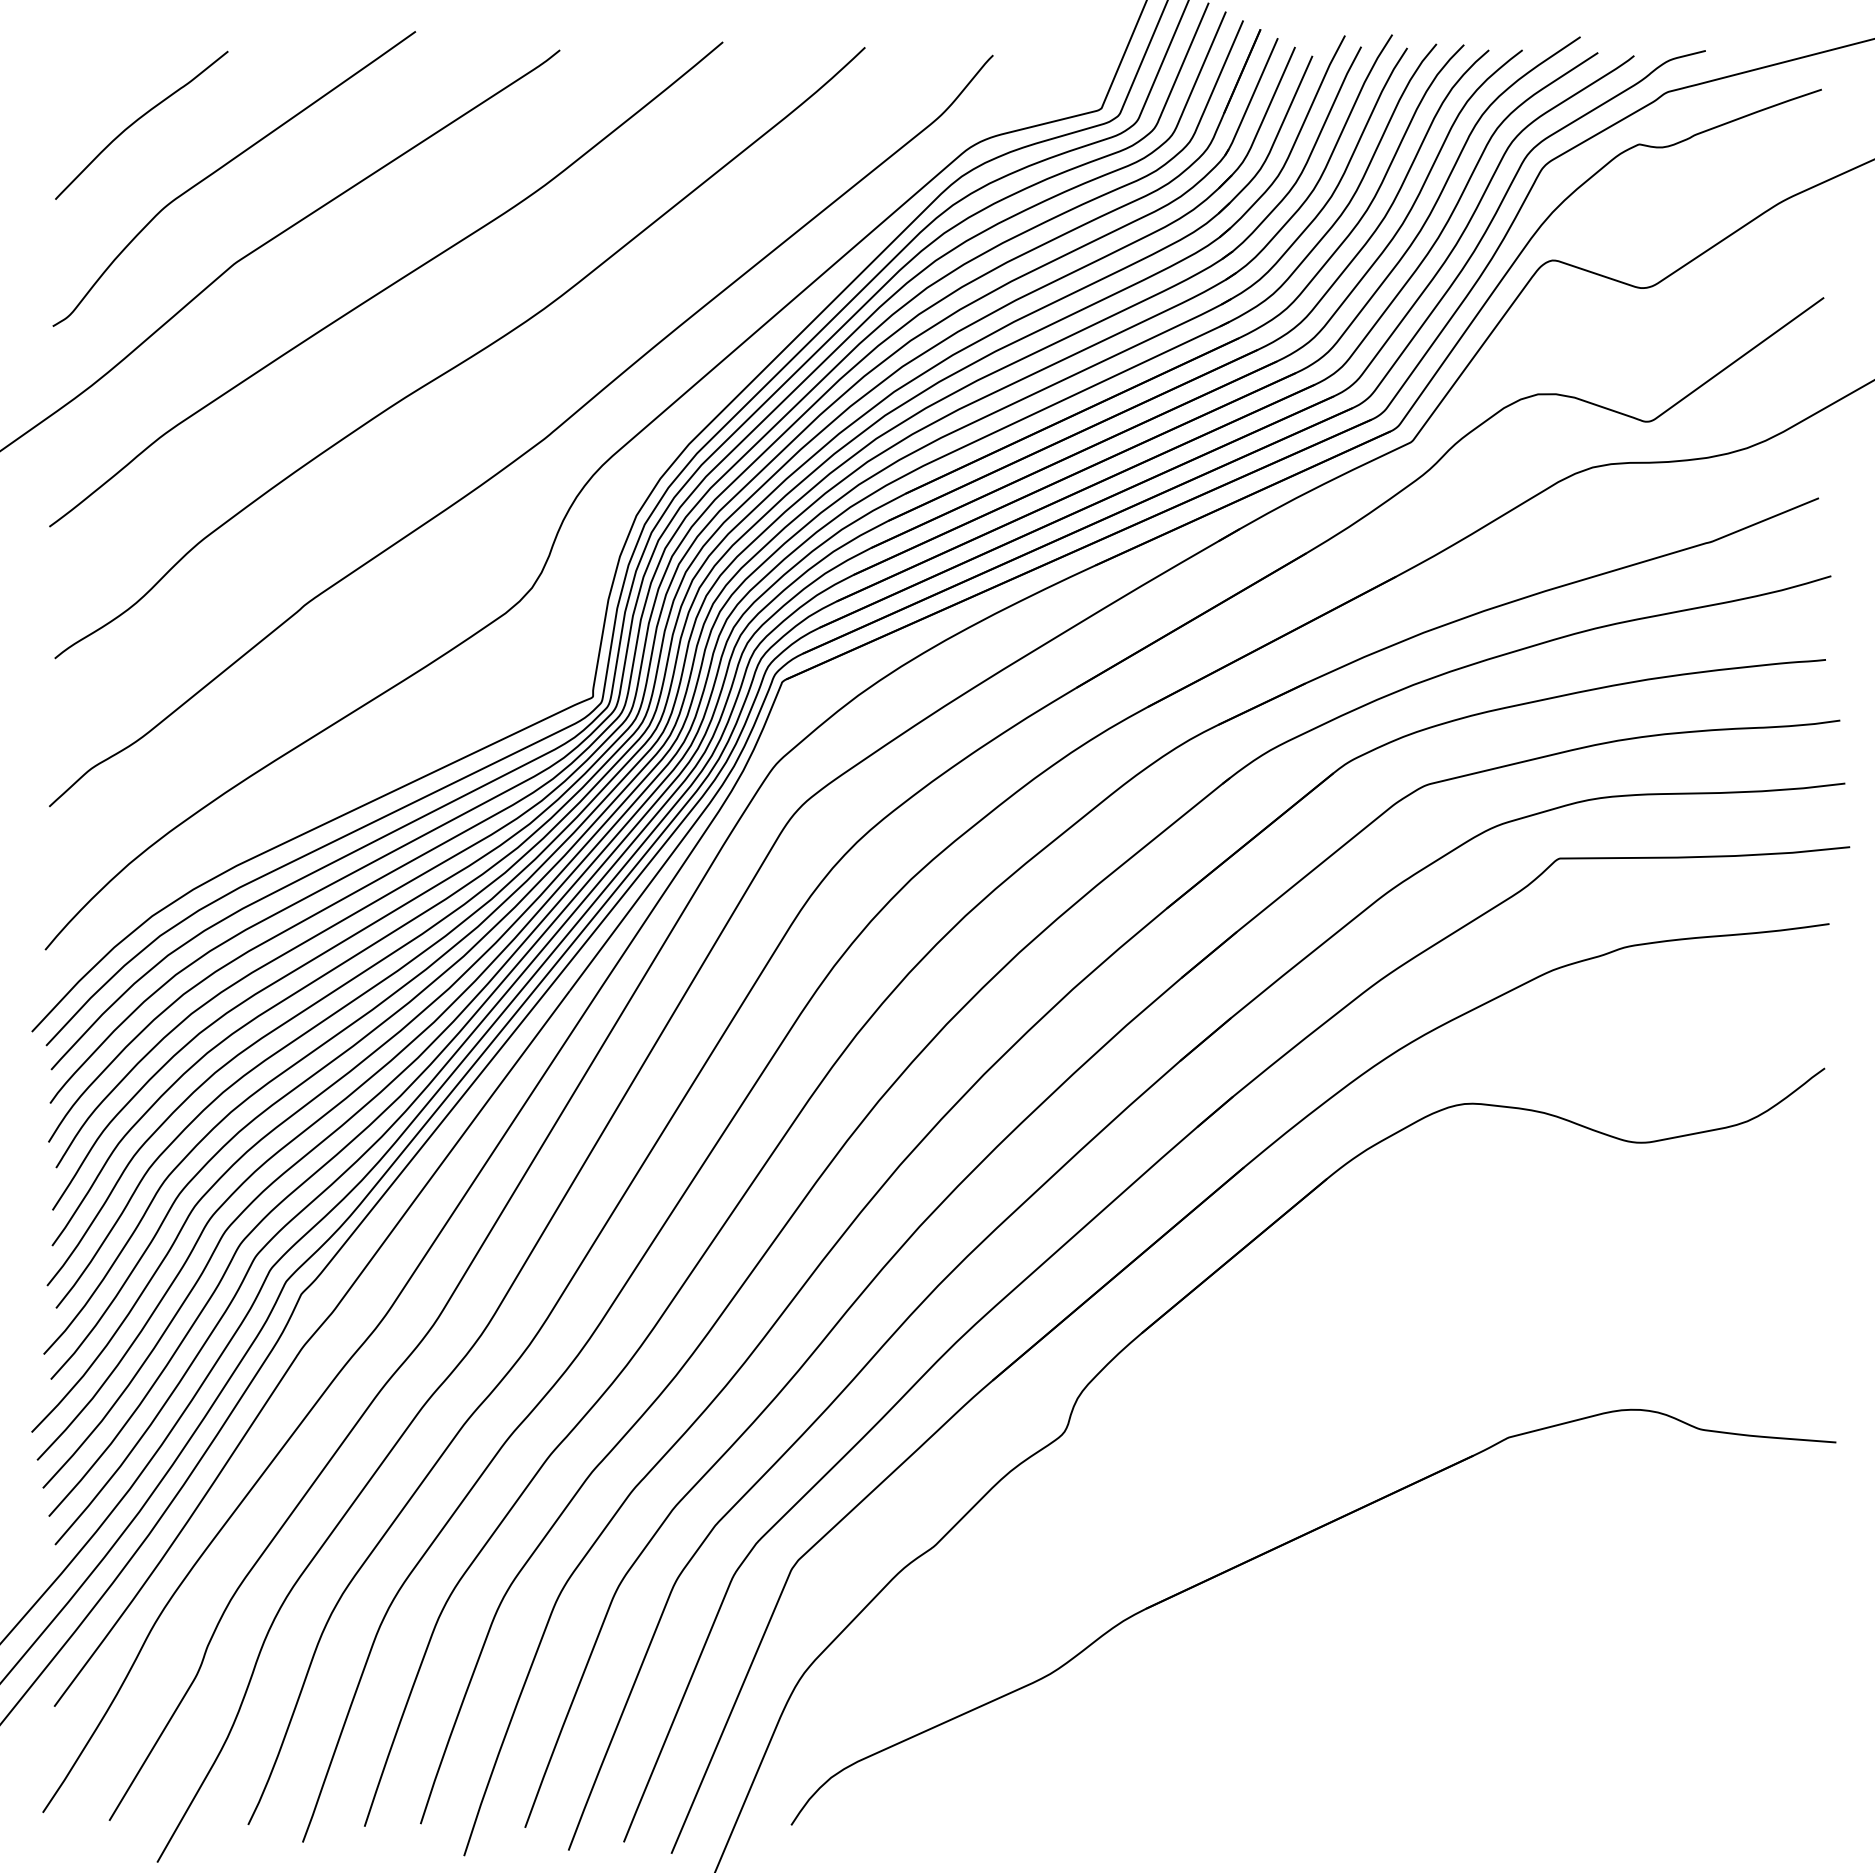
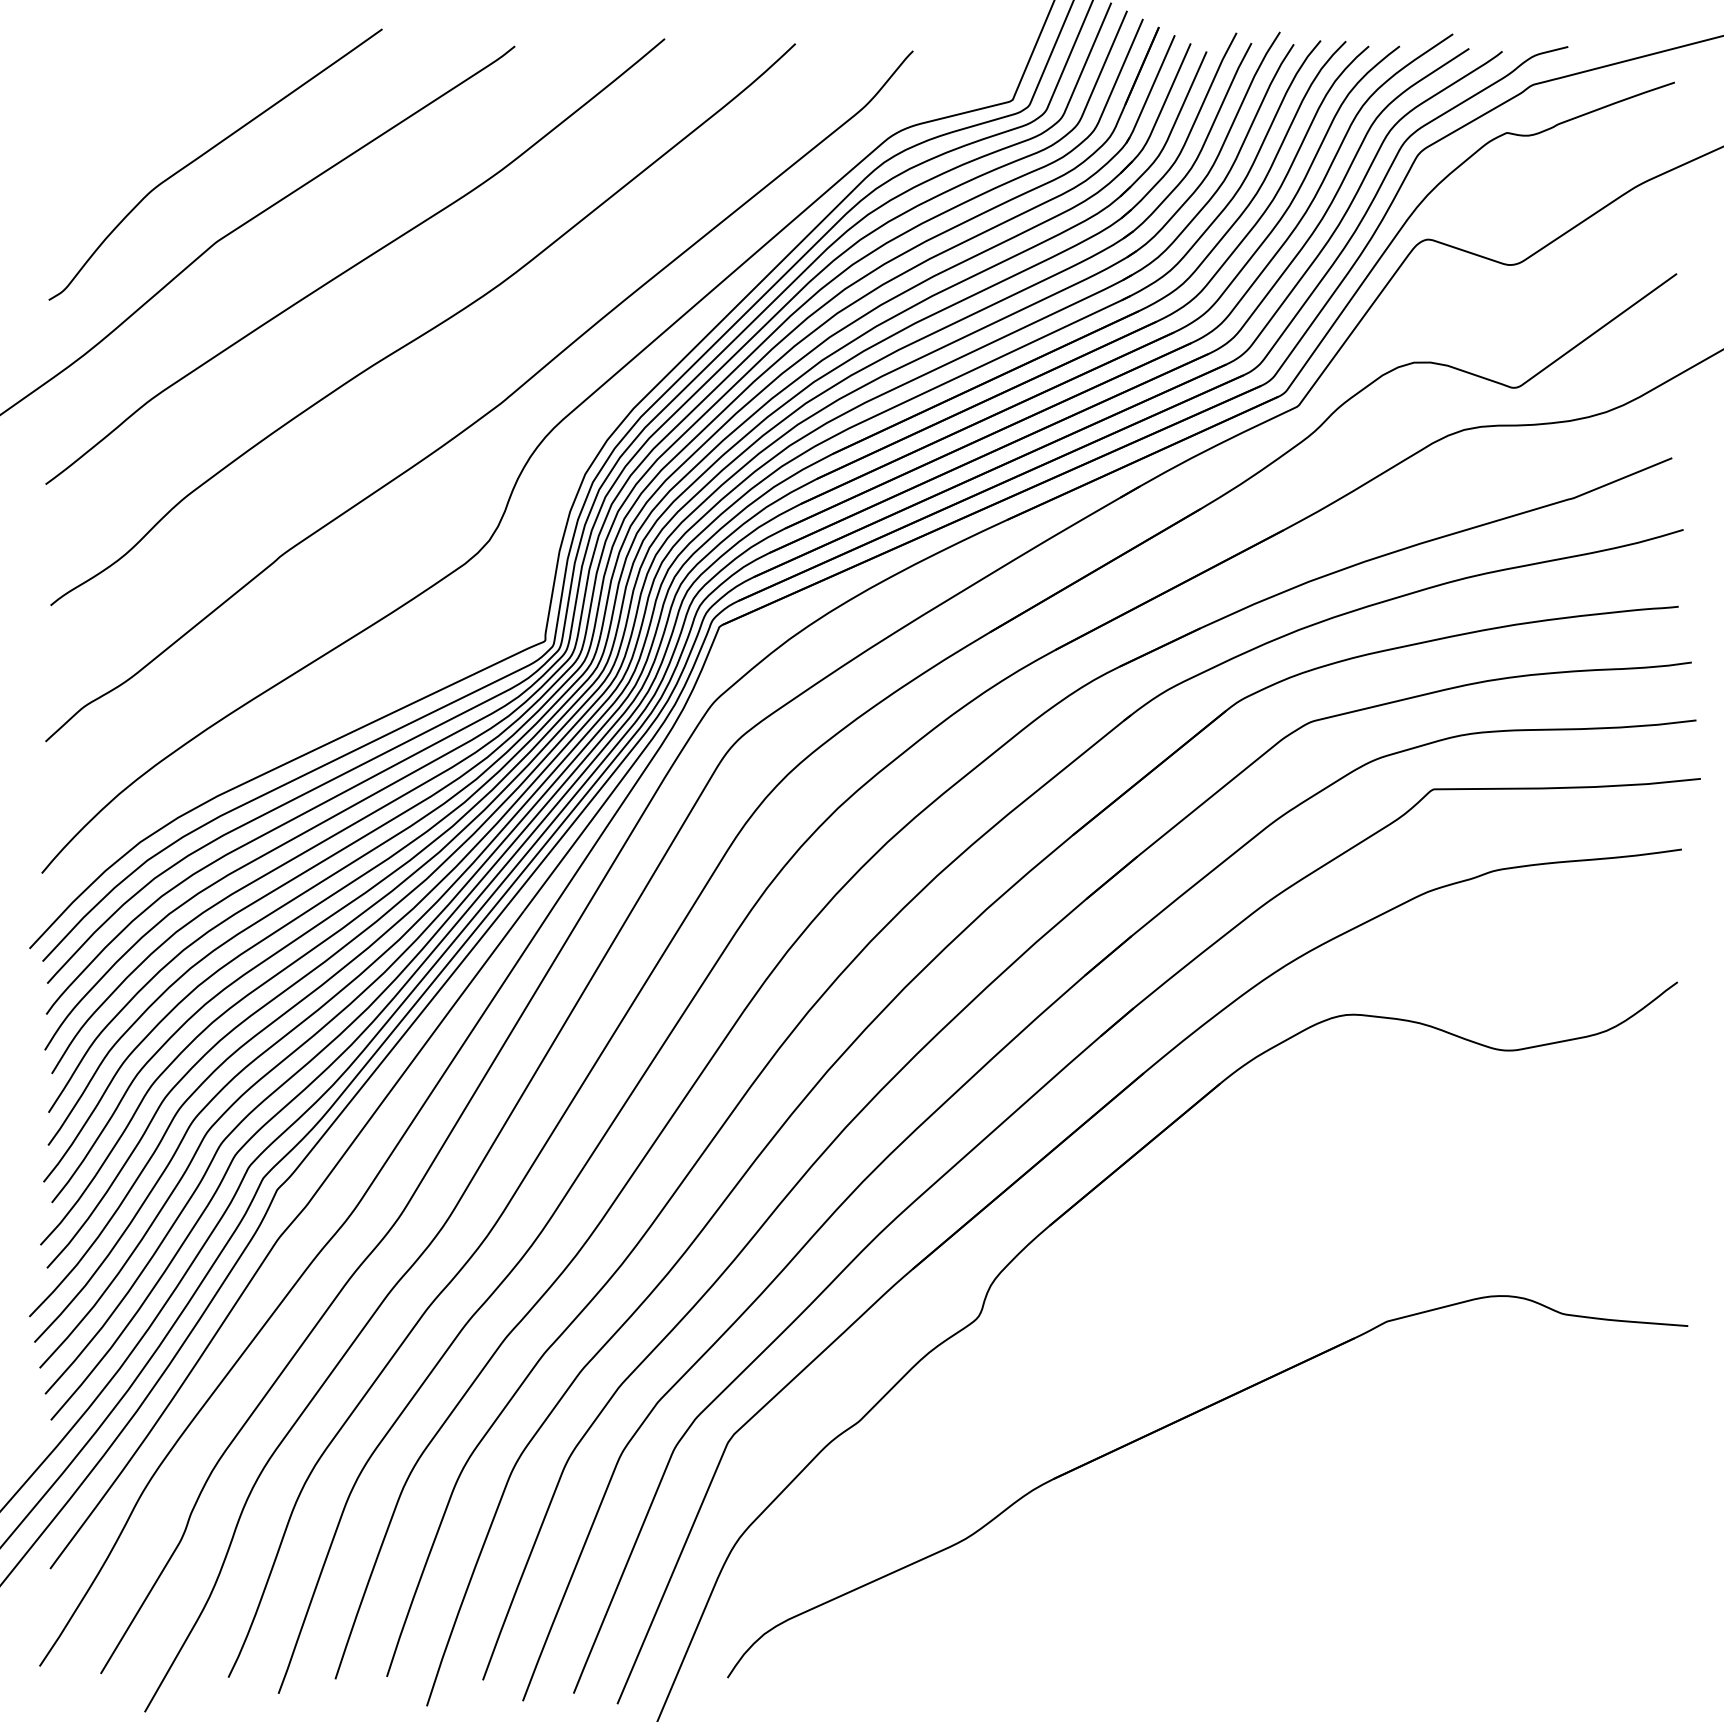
curve: (138, 120) -> (127, 110), removed

